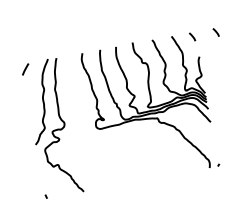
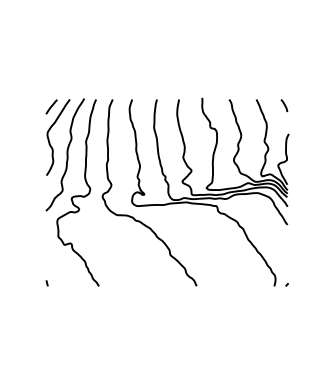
curve: (216, 32) -> (317, 105), removed
curve: (28, 92) -> (49, 138), added
curve: (100, 137) -> (134, 217), added

